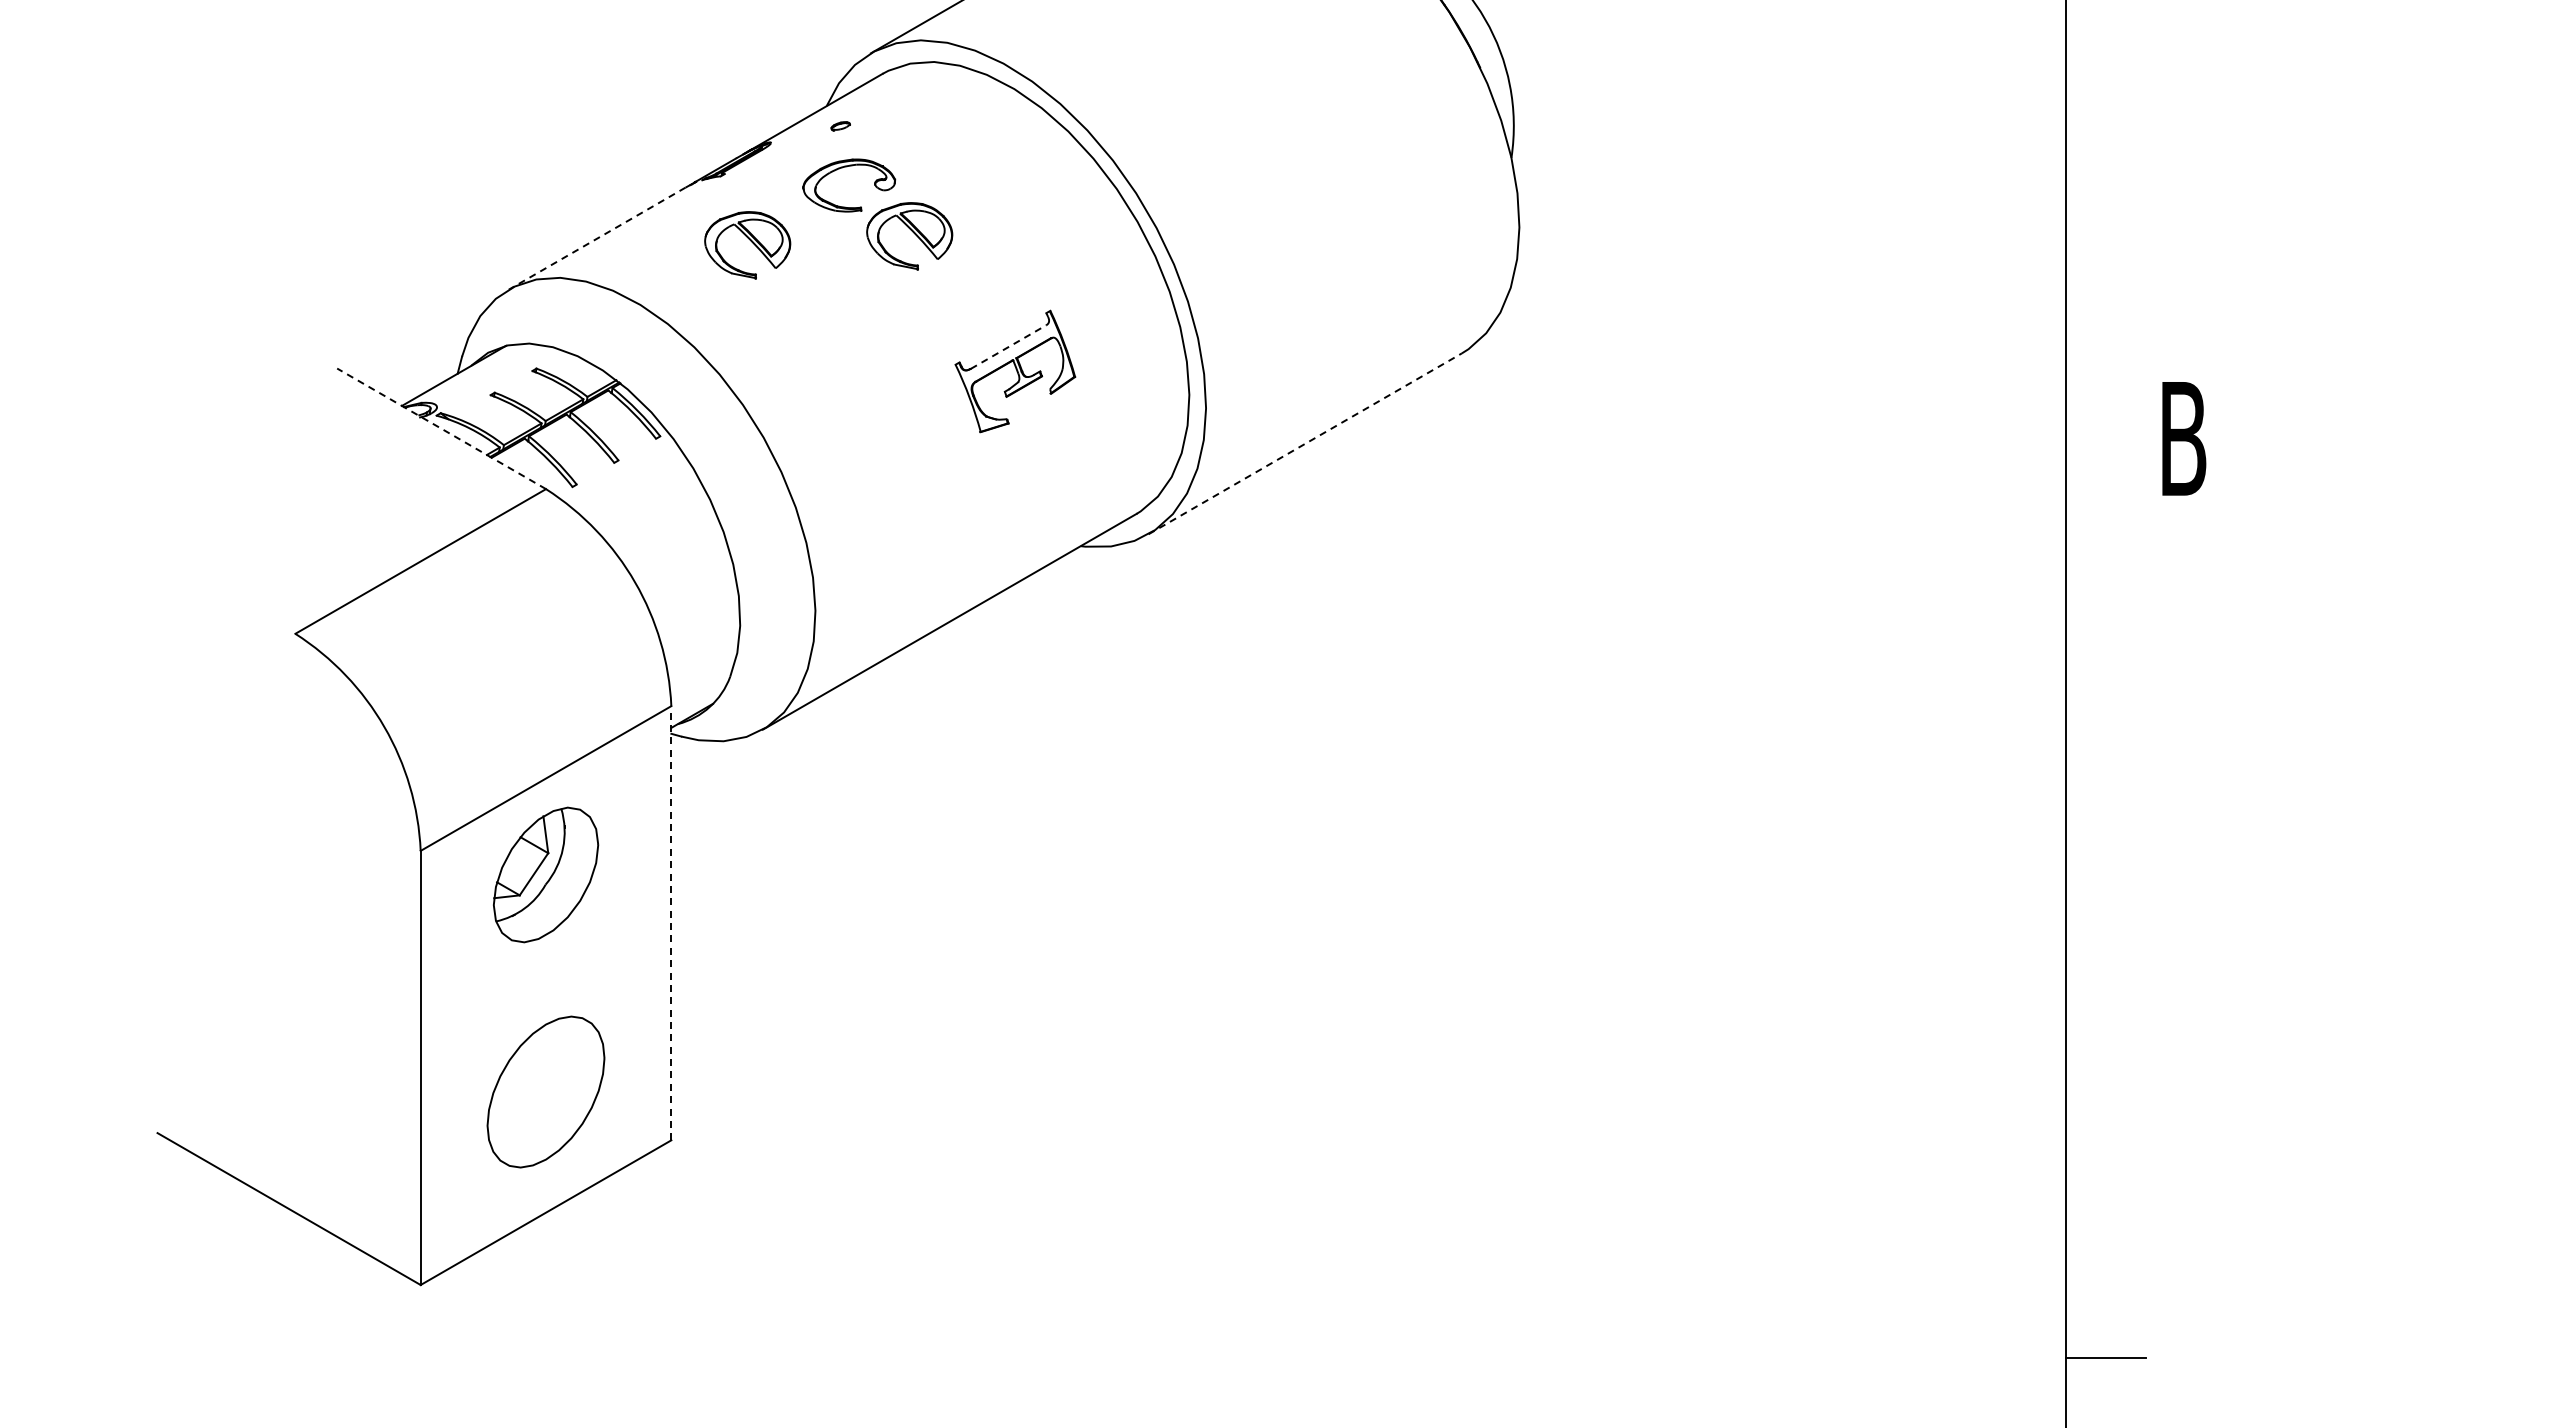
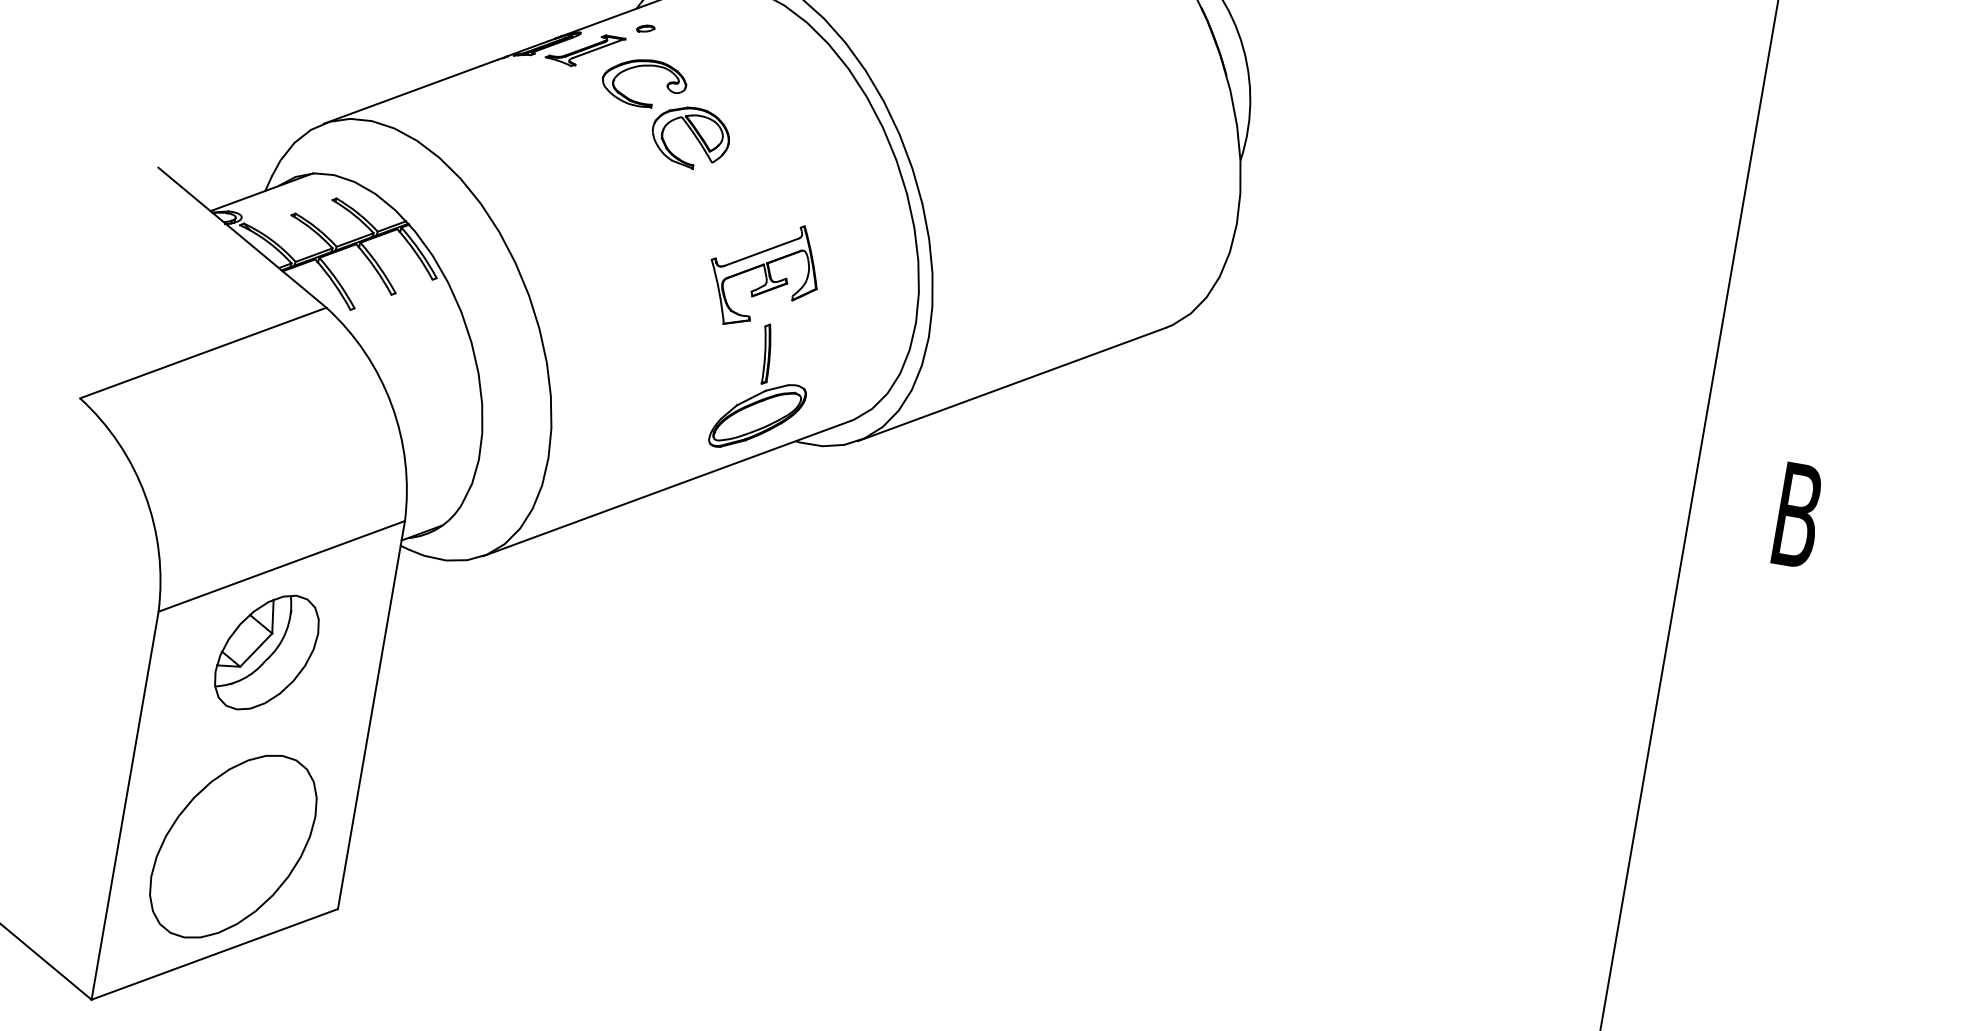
part: (778, 160) -> (584, 49), added
line: (596, 238) -> (410, 91), dashed -> solid
part: (747, 245) -> (544, 121), removed
line: (1008, 347) -> (761, 252), dashed -> solid
line: (441, 428) -> (242, 237), dashed -> solid
line: (1305, 443) -> (1012, 384), dashed -> solid
part: (1034, 495) -> (762, 388), added
line: (671, 922) -> (371, 714), dashed -> solid
part: (545, 1091) -> (232, 846), size x1.43

